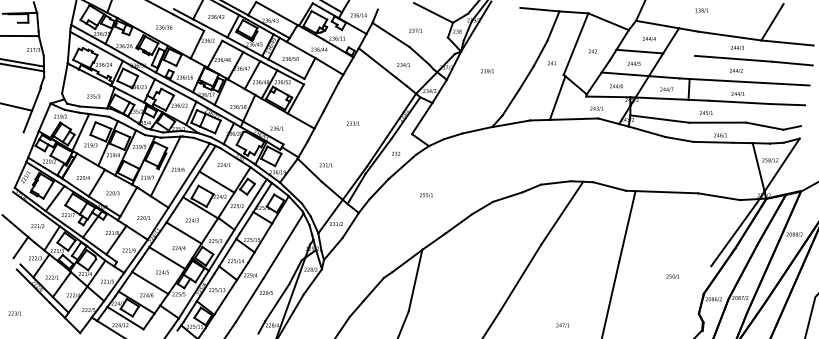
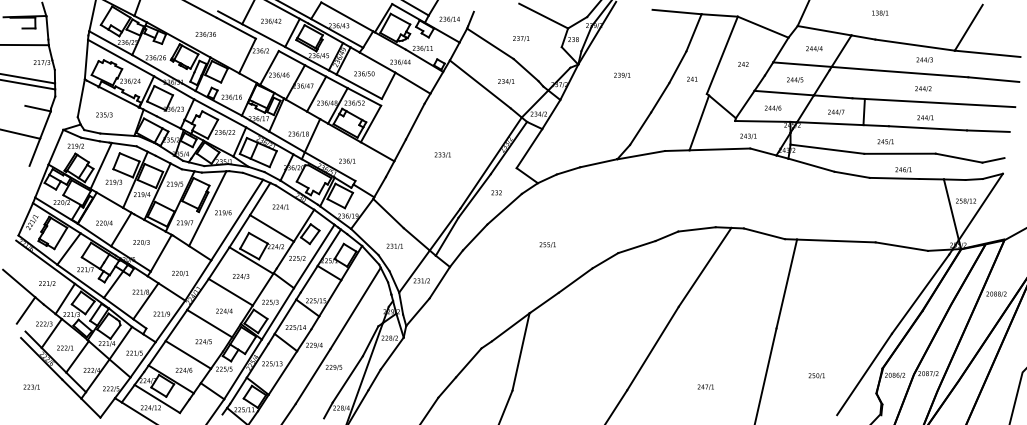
line: (678, 54) -> (851, 68), added
text: (487, 71) -> (622, 75), moved
line: (29, 86) -> (37, 108), added
text: (93, 96) -> (104, 114), moved
text: (325, 164) -> (394, 245), moved
text: (426, 195) -> (547, 244), moved
text: (672, 276) -> (816, 375), moved
line: (689, 298) -> (864, 374), added
text: (14, 313) -> (31, 386), moved
text: (562, 324) -> (705, 386), moved

